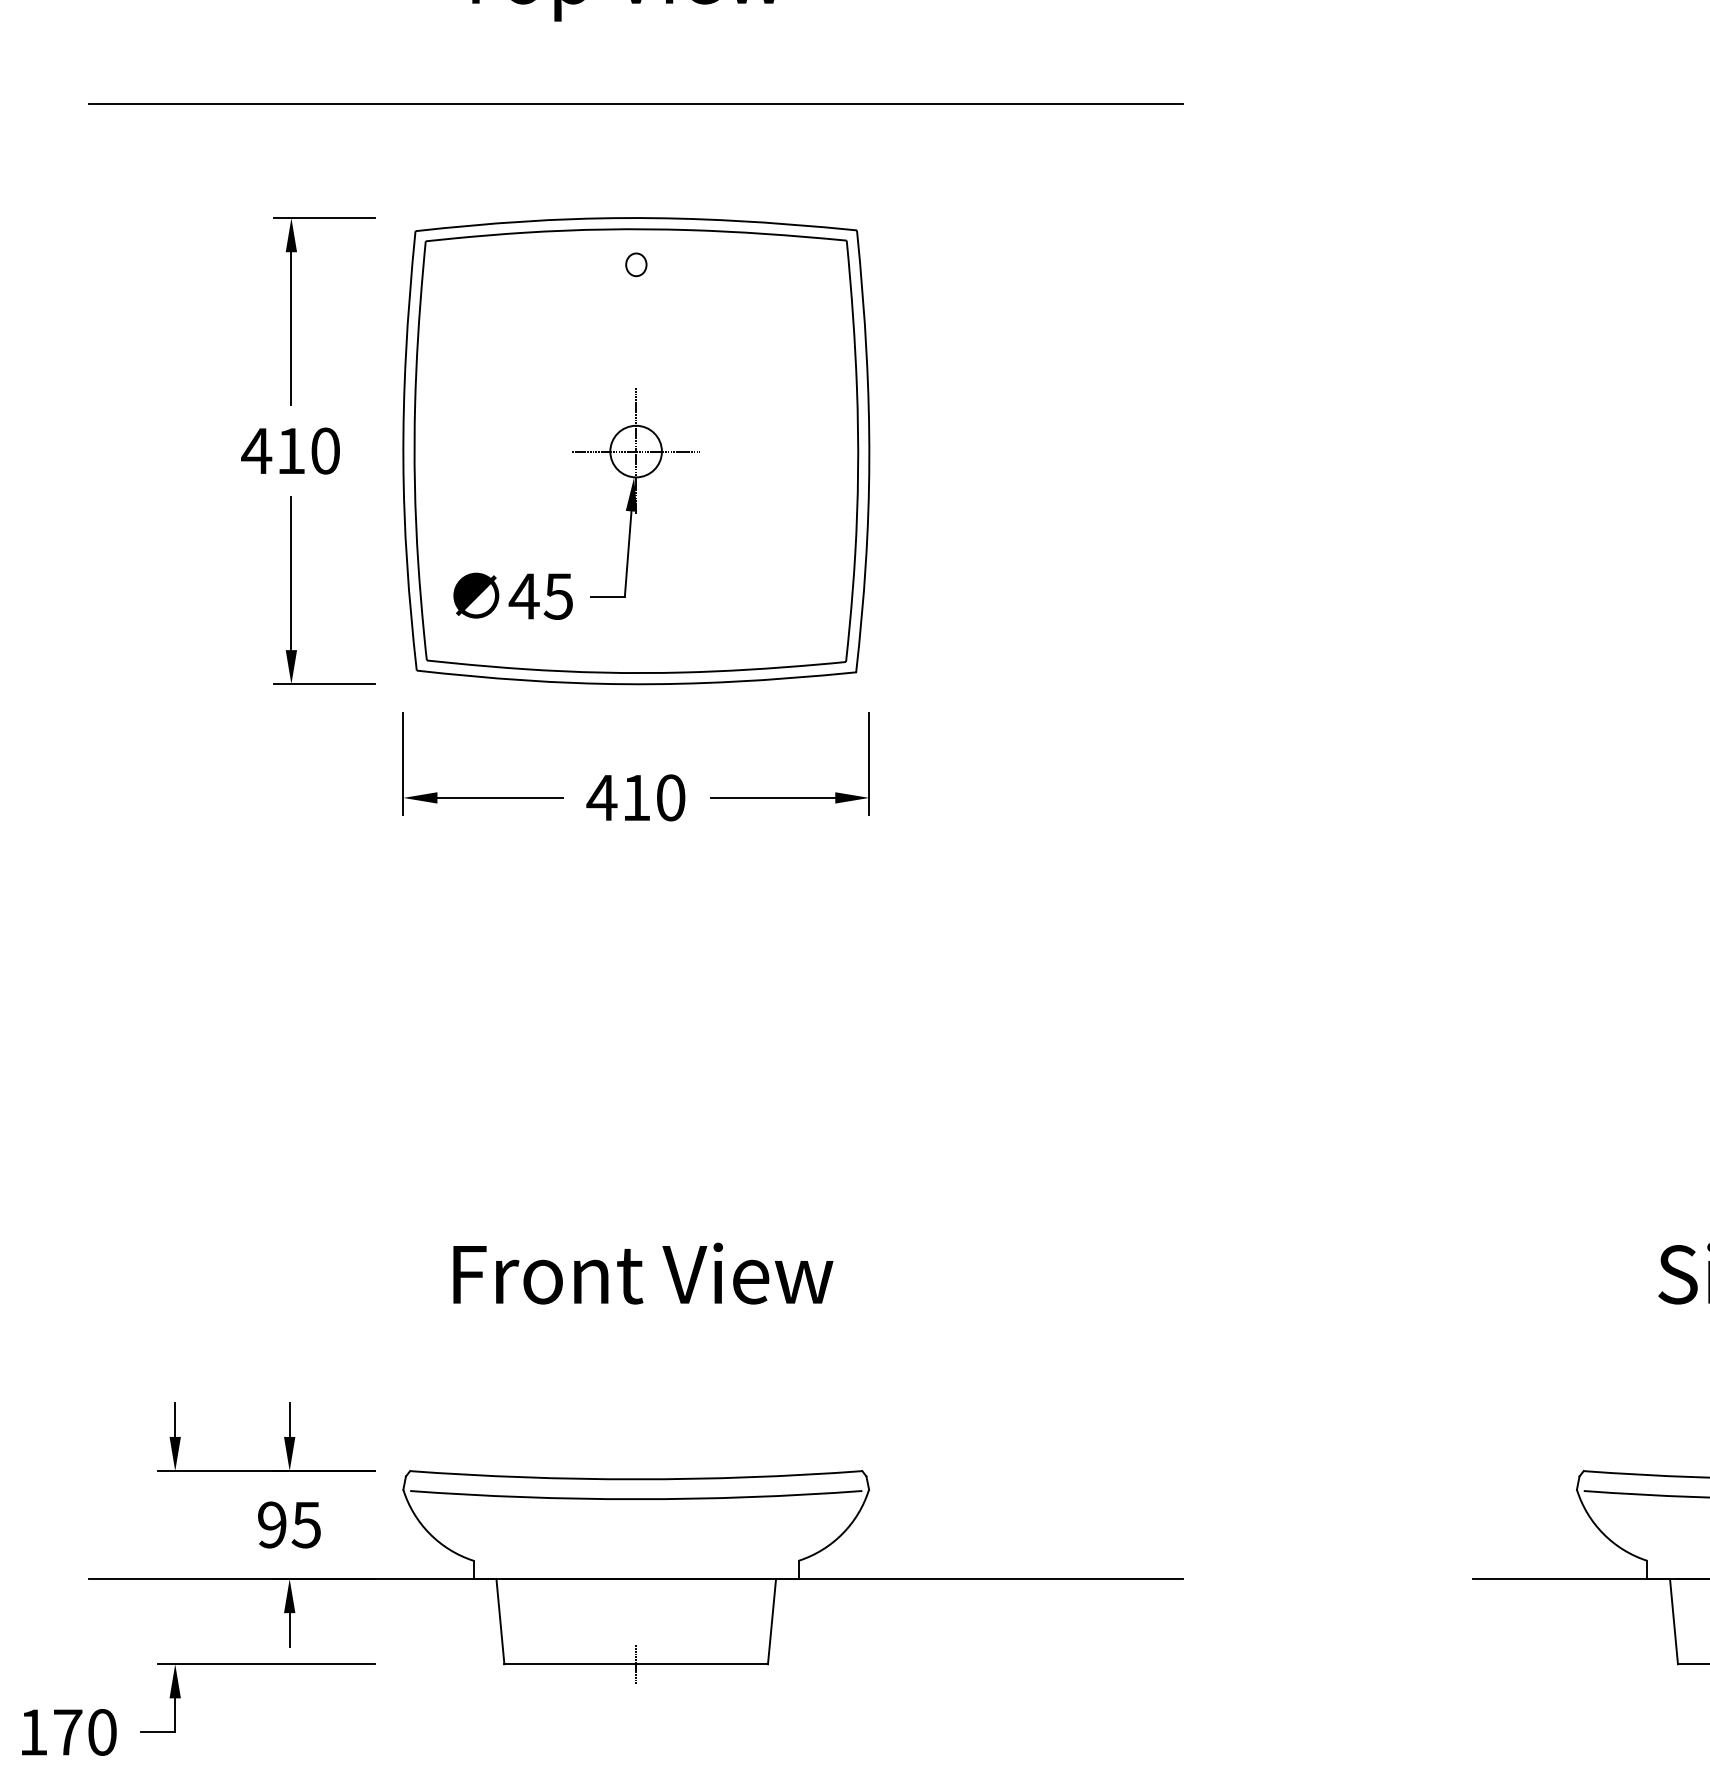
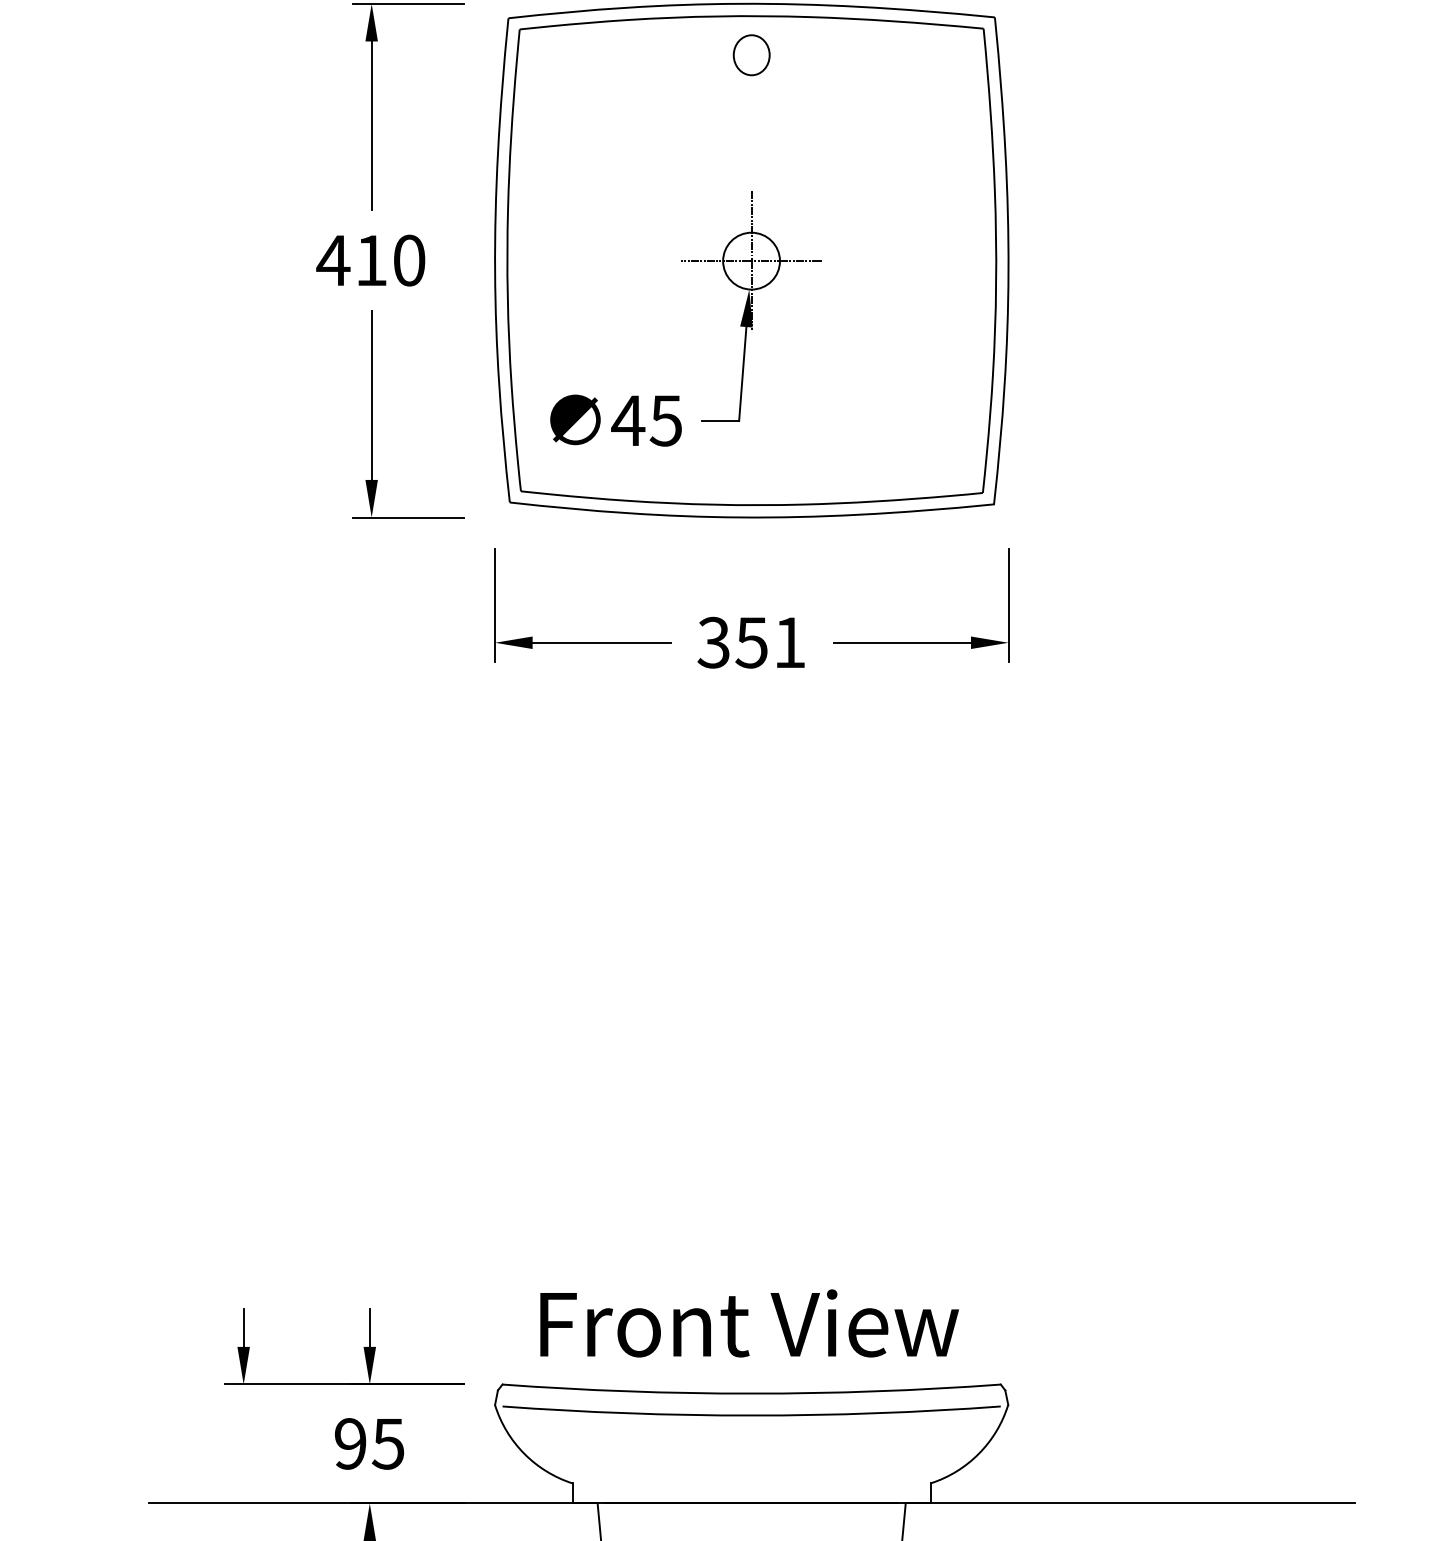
part: (636, 264) -> (751, 54), size x1.6
text: (635, 797) -> (750, 642), 410 -> 351
text: (643, 1273) -> (749, 1323), moved

